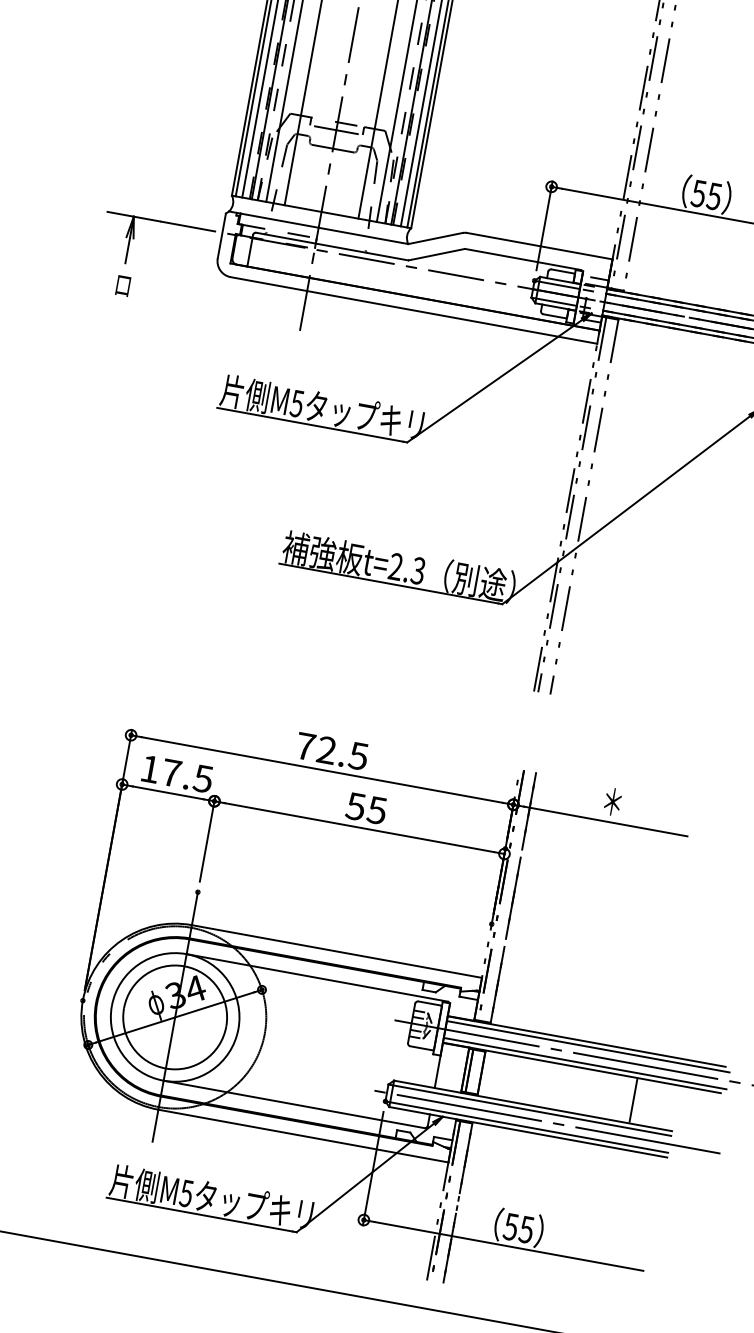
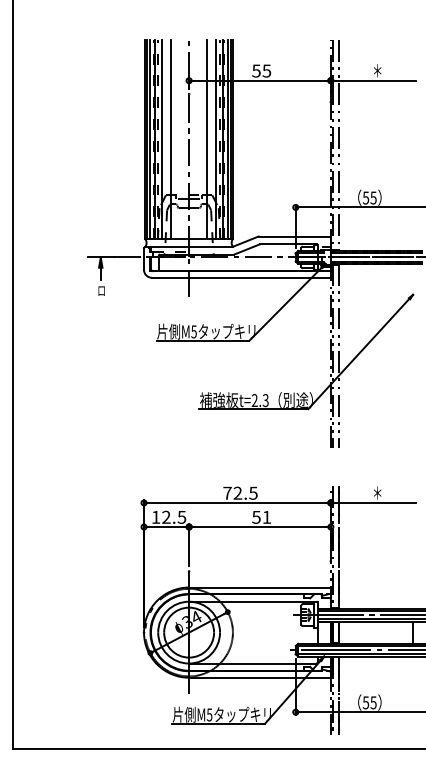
text: (172, 771) -> (166, 516), 17.5 -> 12.5
text: (376, 810) -> (266, 517), 55 -> 51

